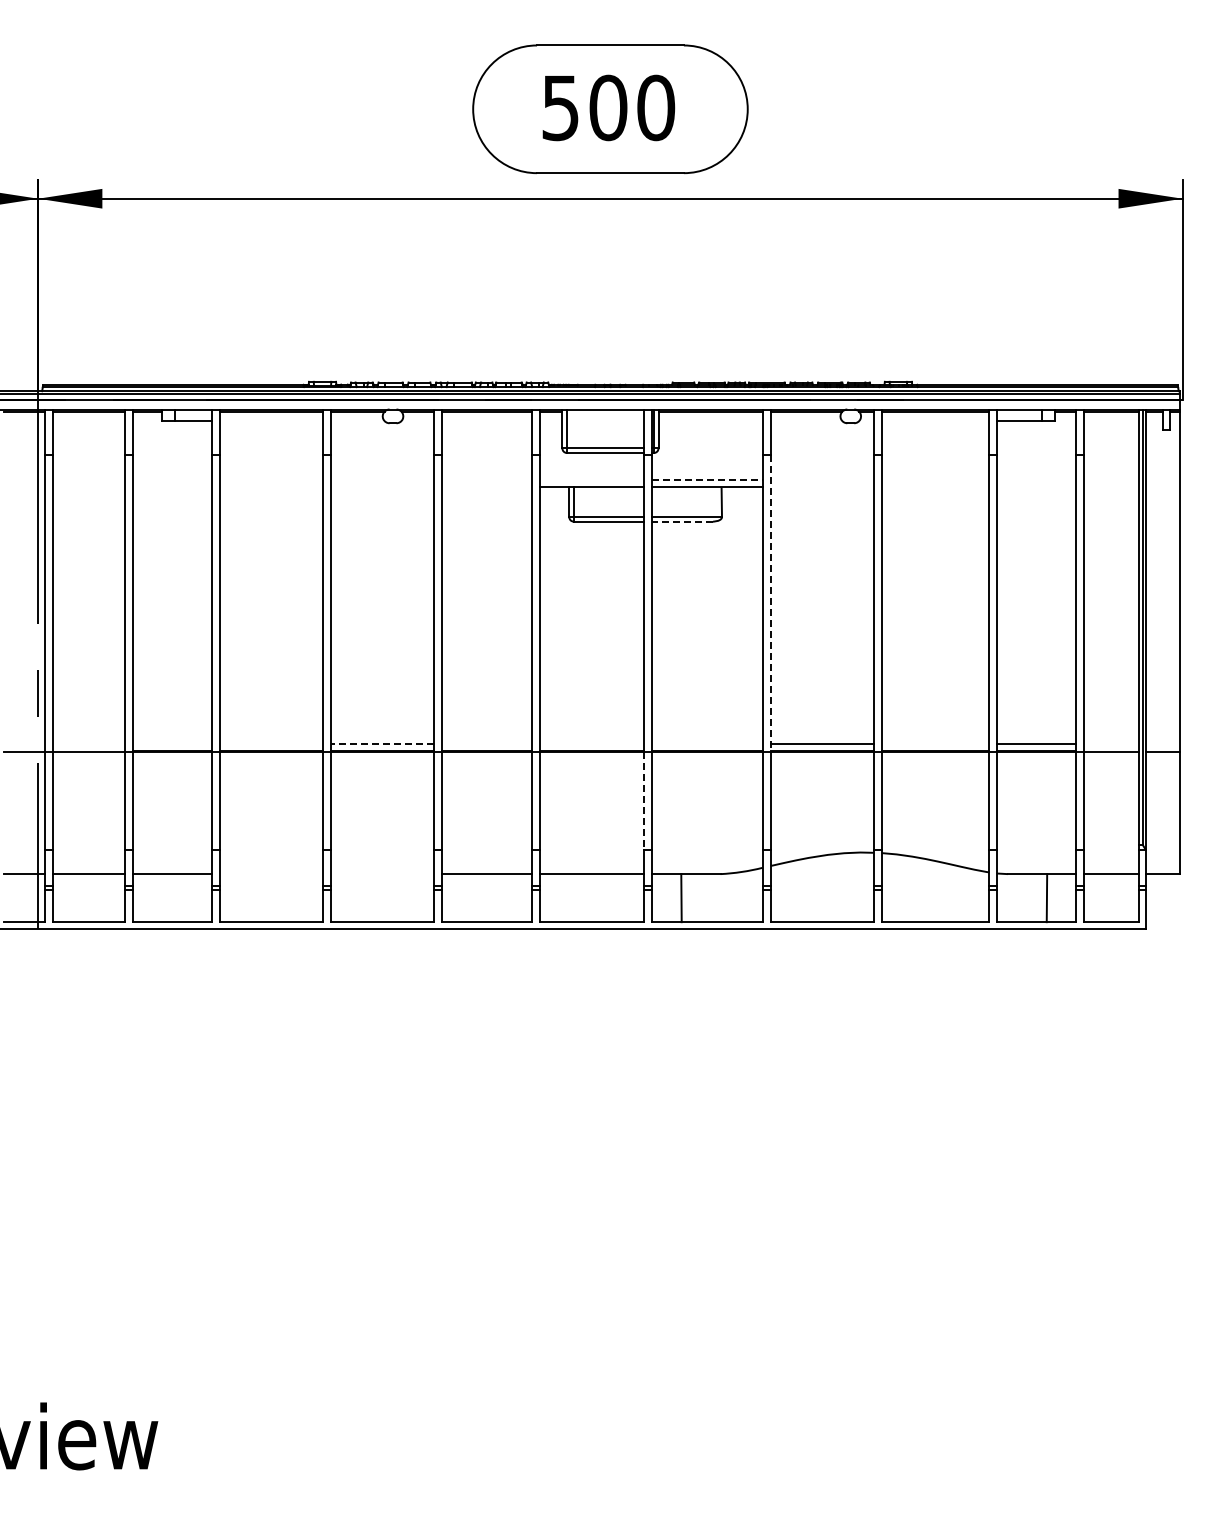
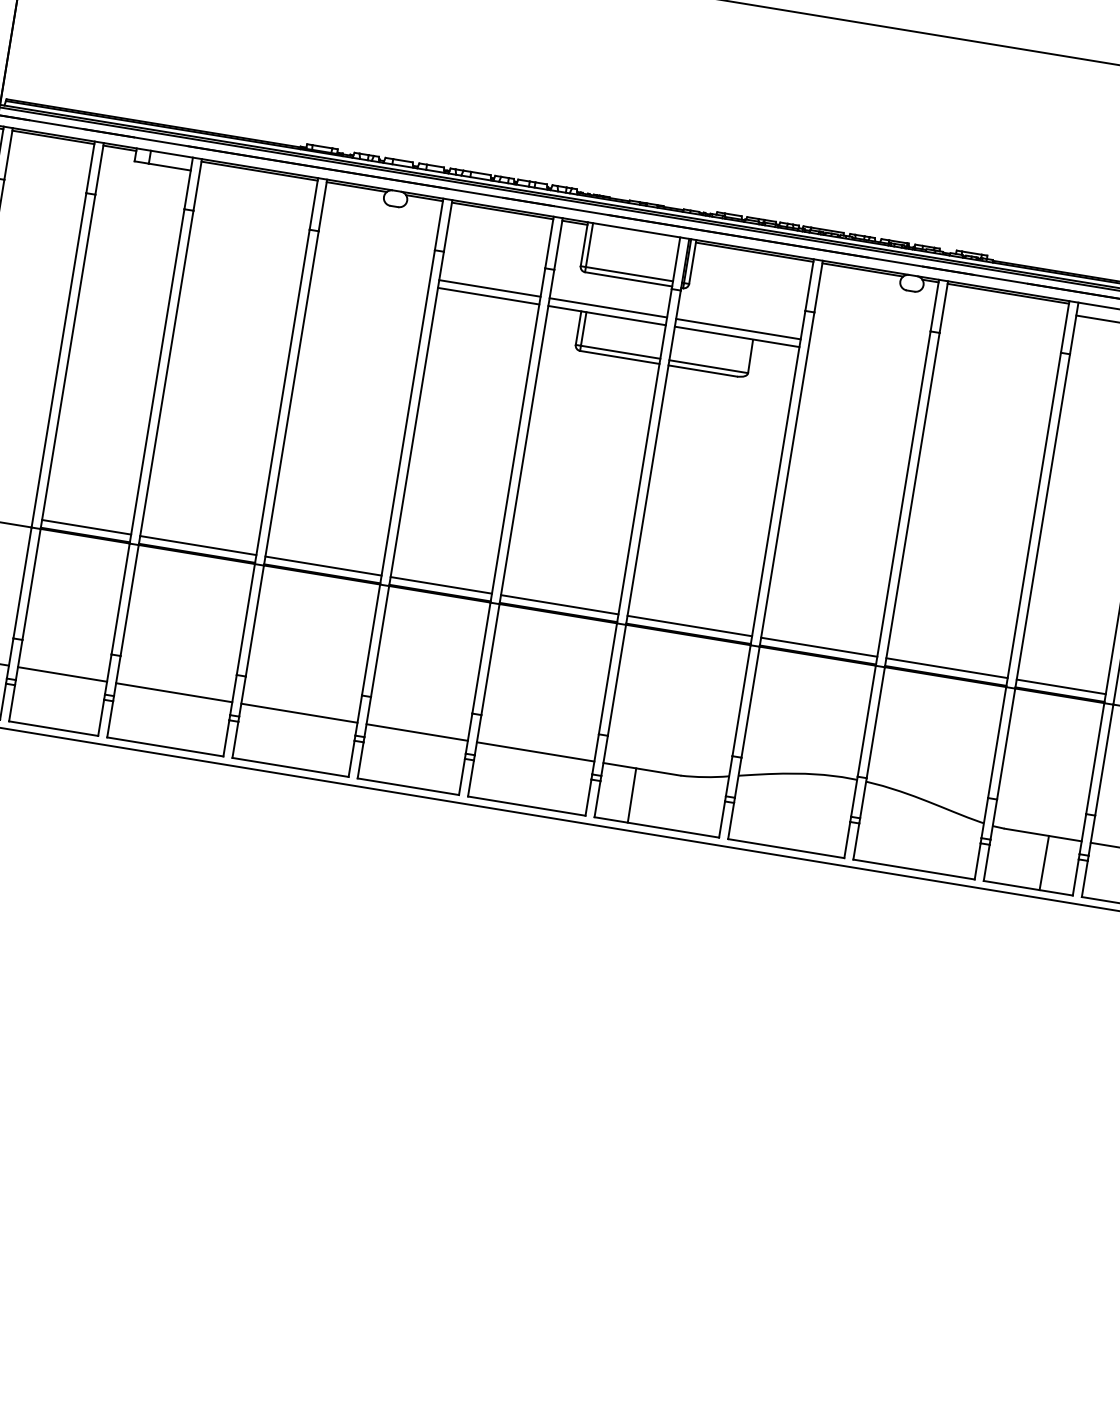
line: (487, 480) -> (490, 288), added
line: (592, 480) -> (608, 307), added
line: (707, 480) -> (738, 329), dashed -> solid
line: (487, 487) -> (489, 296), added
line: (682, 521) -> (702, 370), dashed -> solid
line: (770, 603) -> (786, 479), dashed -> solid
line: (172, 743) -> (86, 527), added
line: (271, 743) -> (198, 545), added
line: (382, 743) -> (323, 565), dashed -> solid
line: (487, 743) -> (441, 585), added
line: (592, 743) -> (560, 604), added
line: (707, 743) -> (689, 625), added
line: (935, 743) -> (947, 667), added
line: (644, 801) -> (608, 679), dashed -> solid
line: (271, 874) -> (173, 693), added
line: (382, 874) -> (299, 713), added

